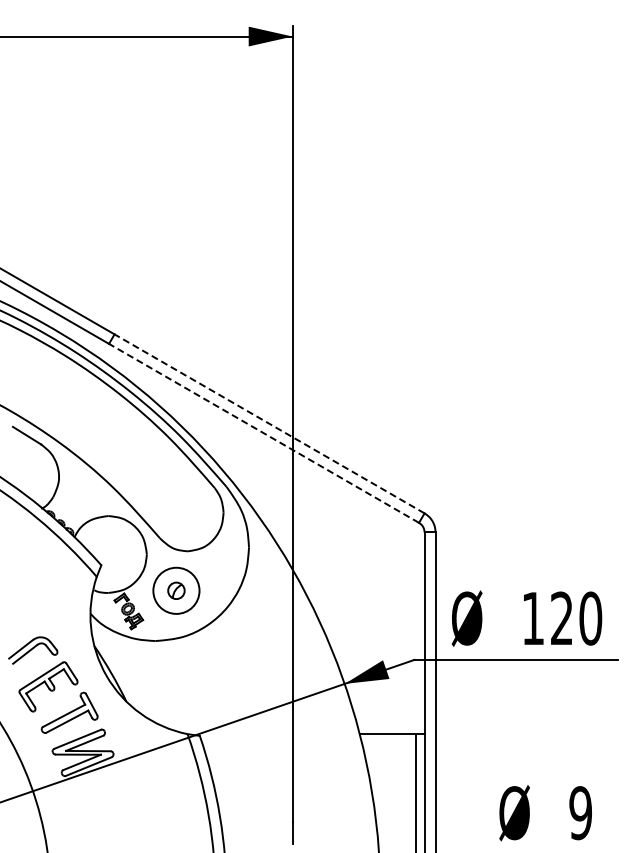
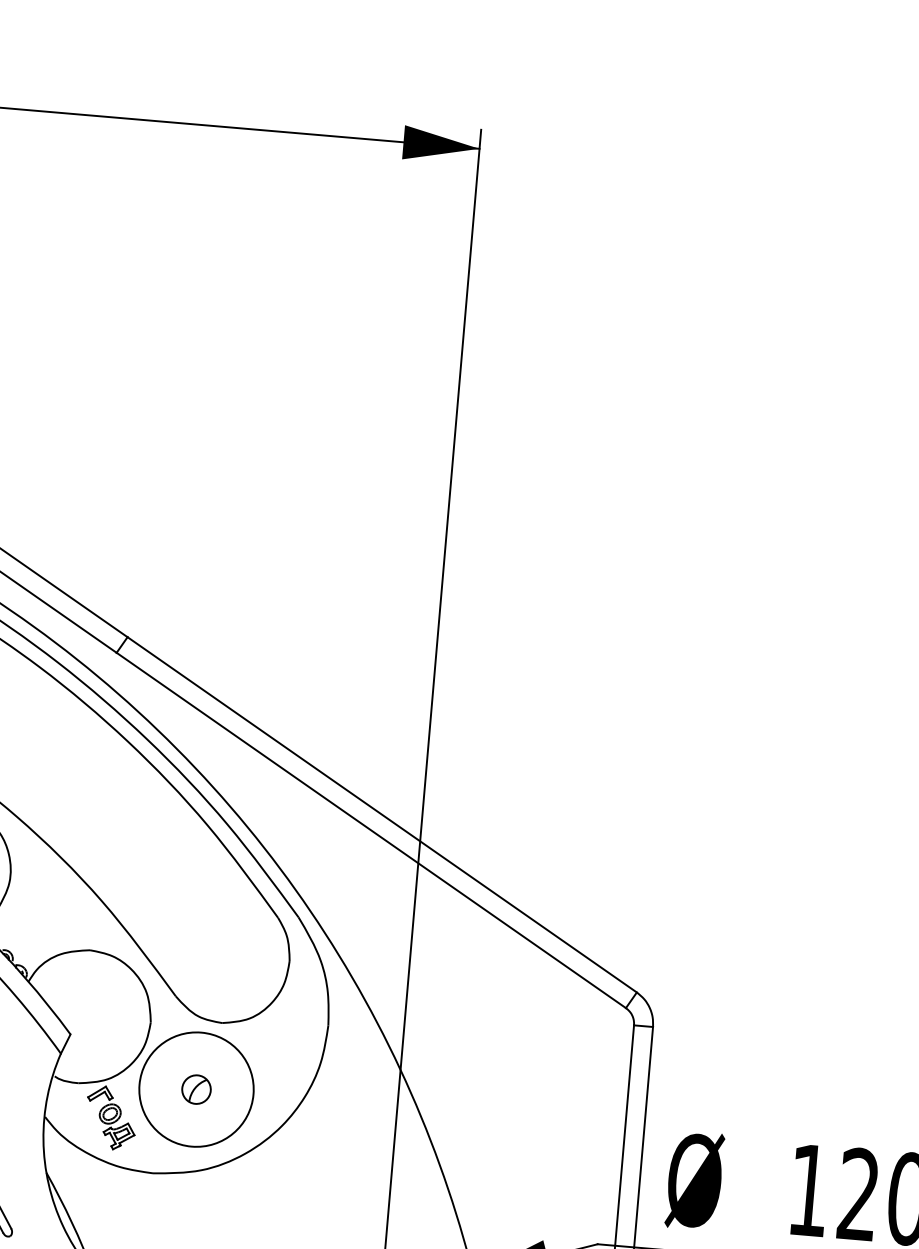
line: (269, 423) -> (382, 814), dashed -> solid
line: (264, 433) -> (372, 830), dashed -> solid
circle: (176, 590) -> (196, 1089), size x1.43

